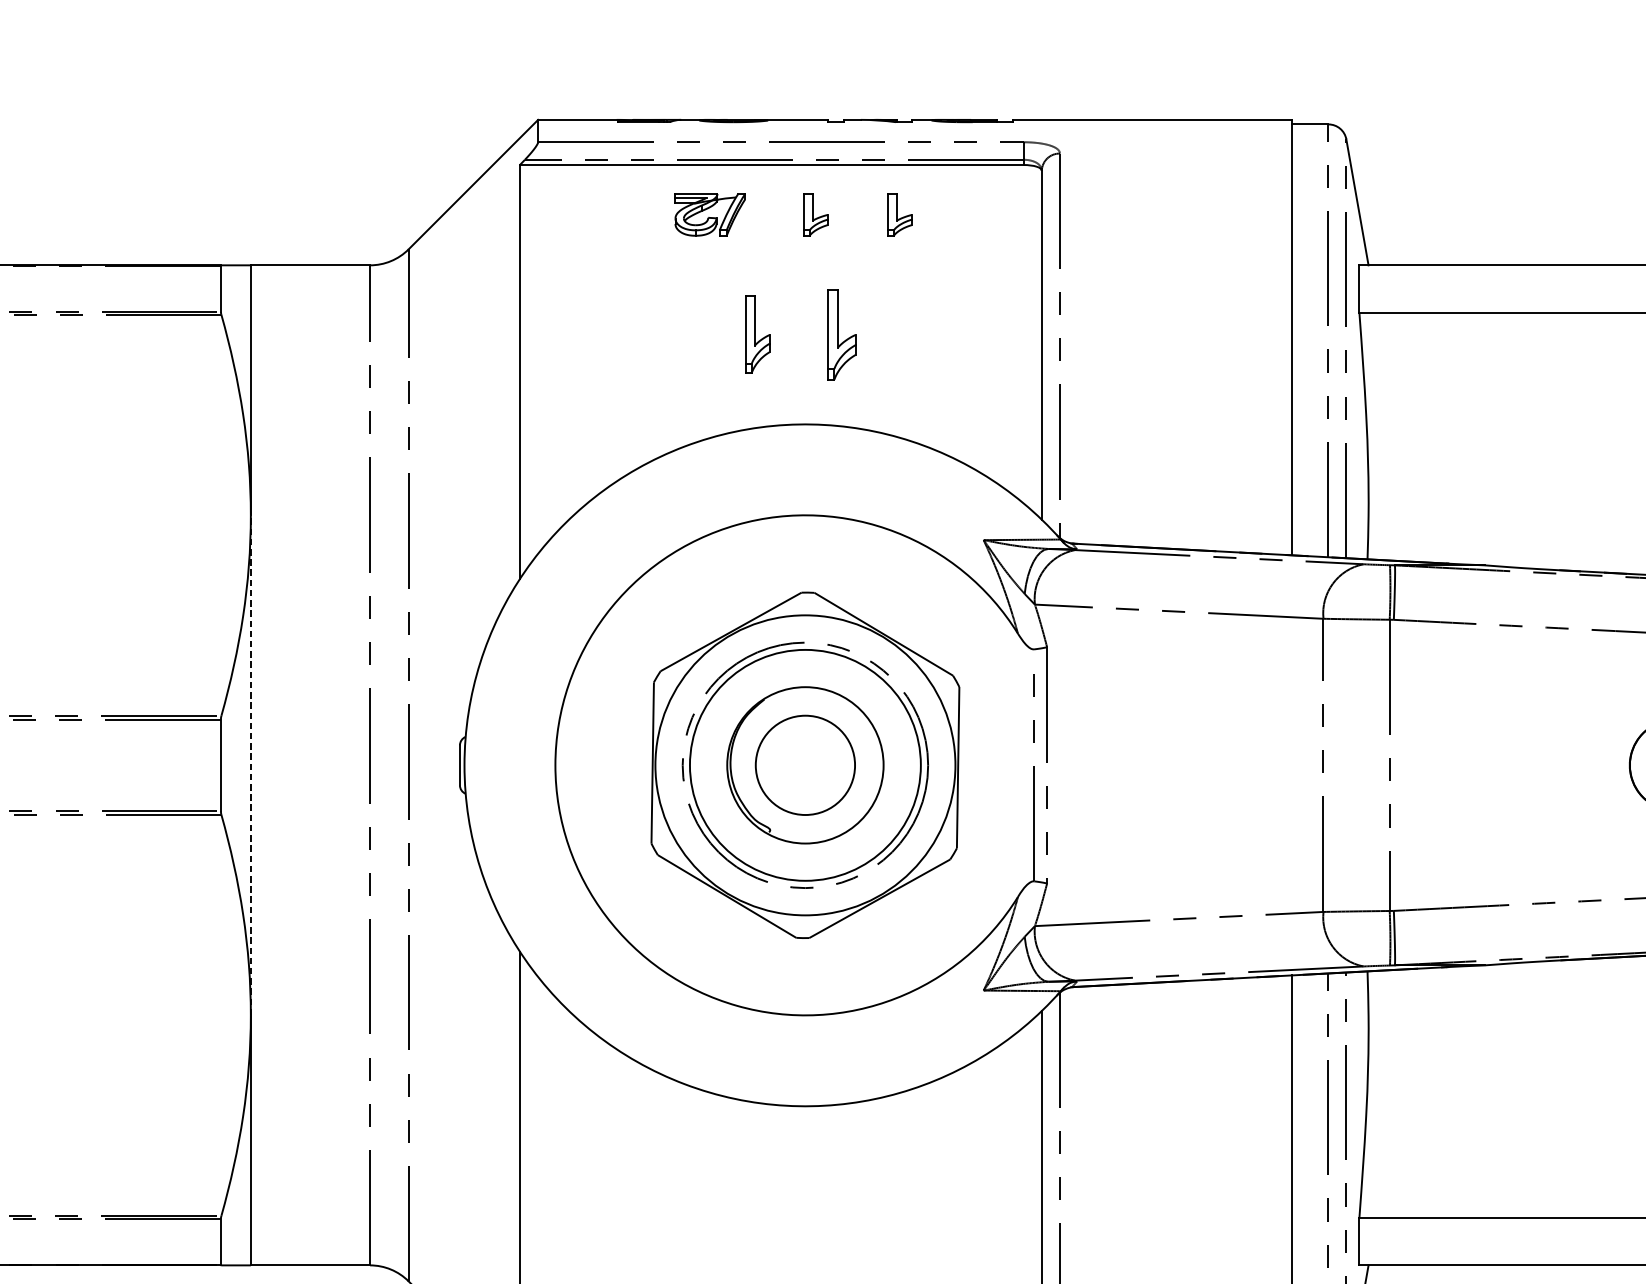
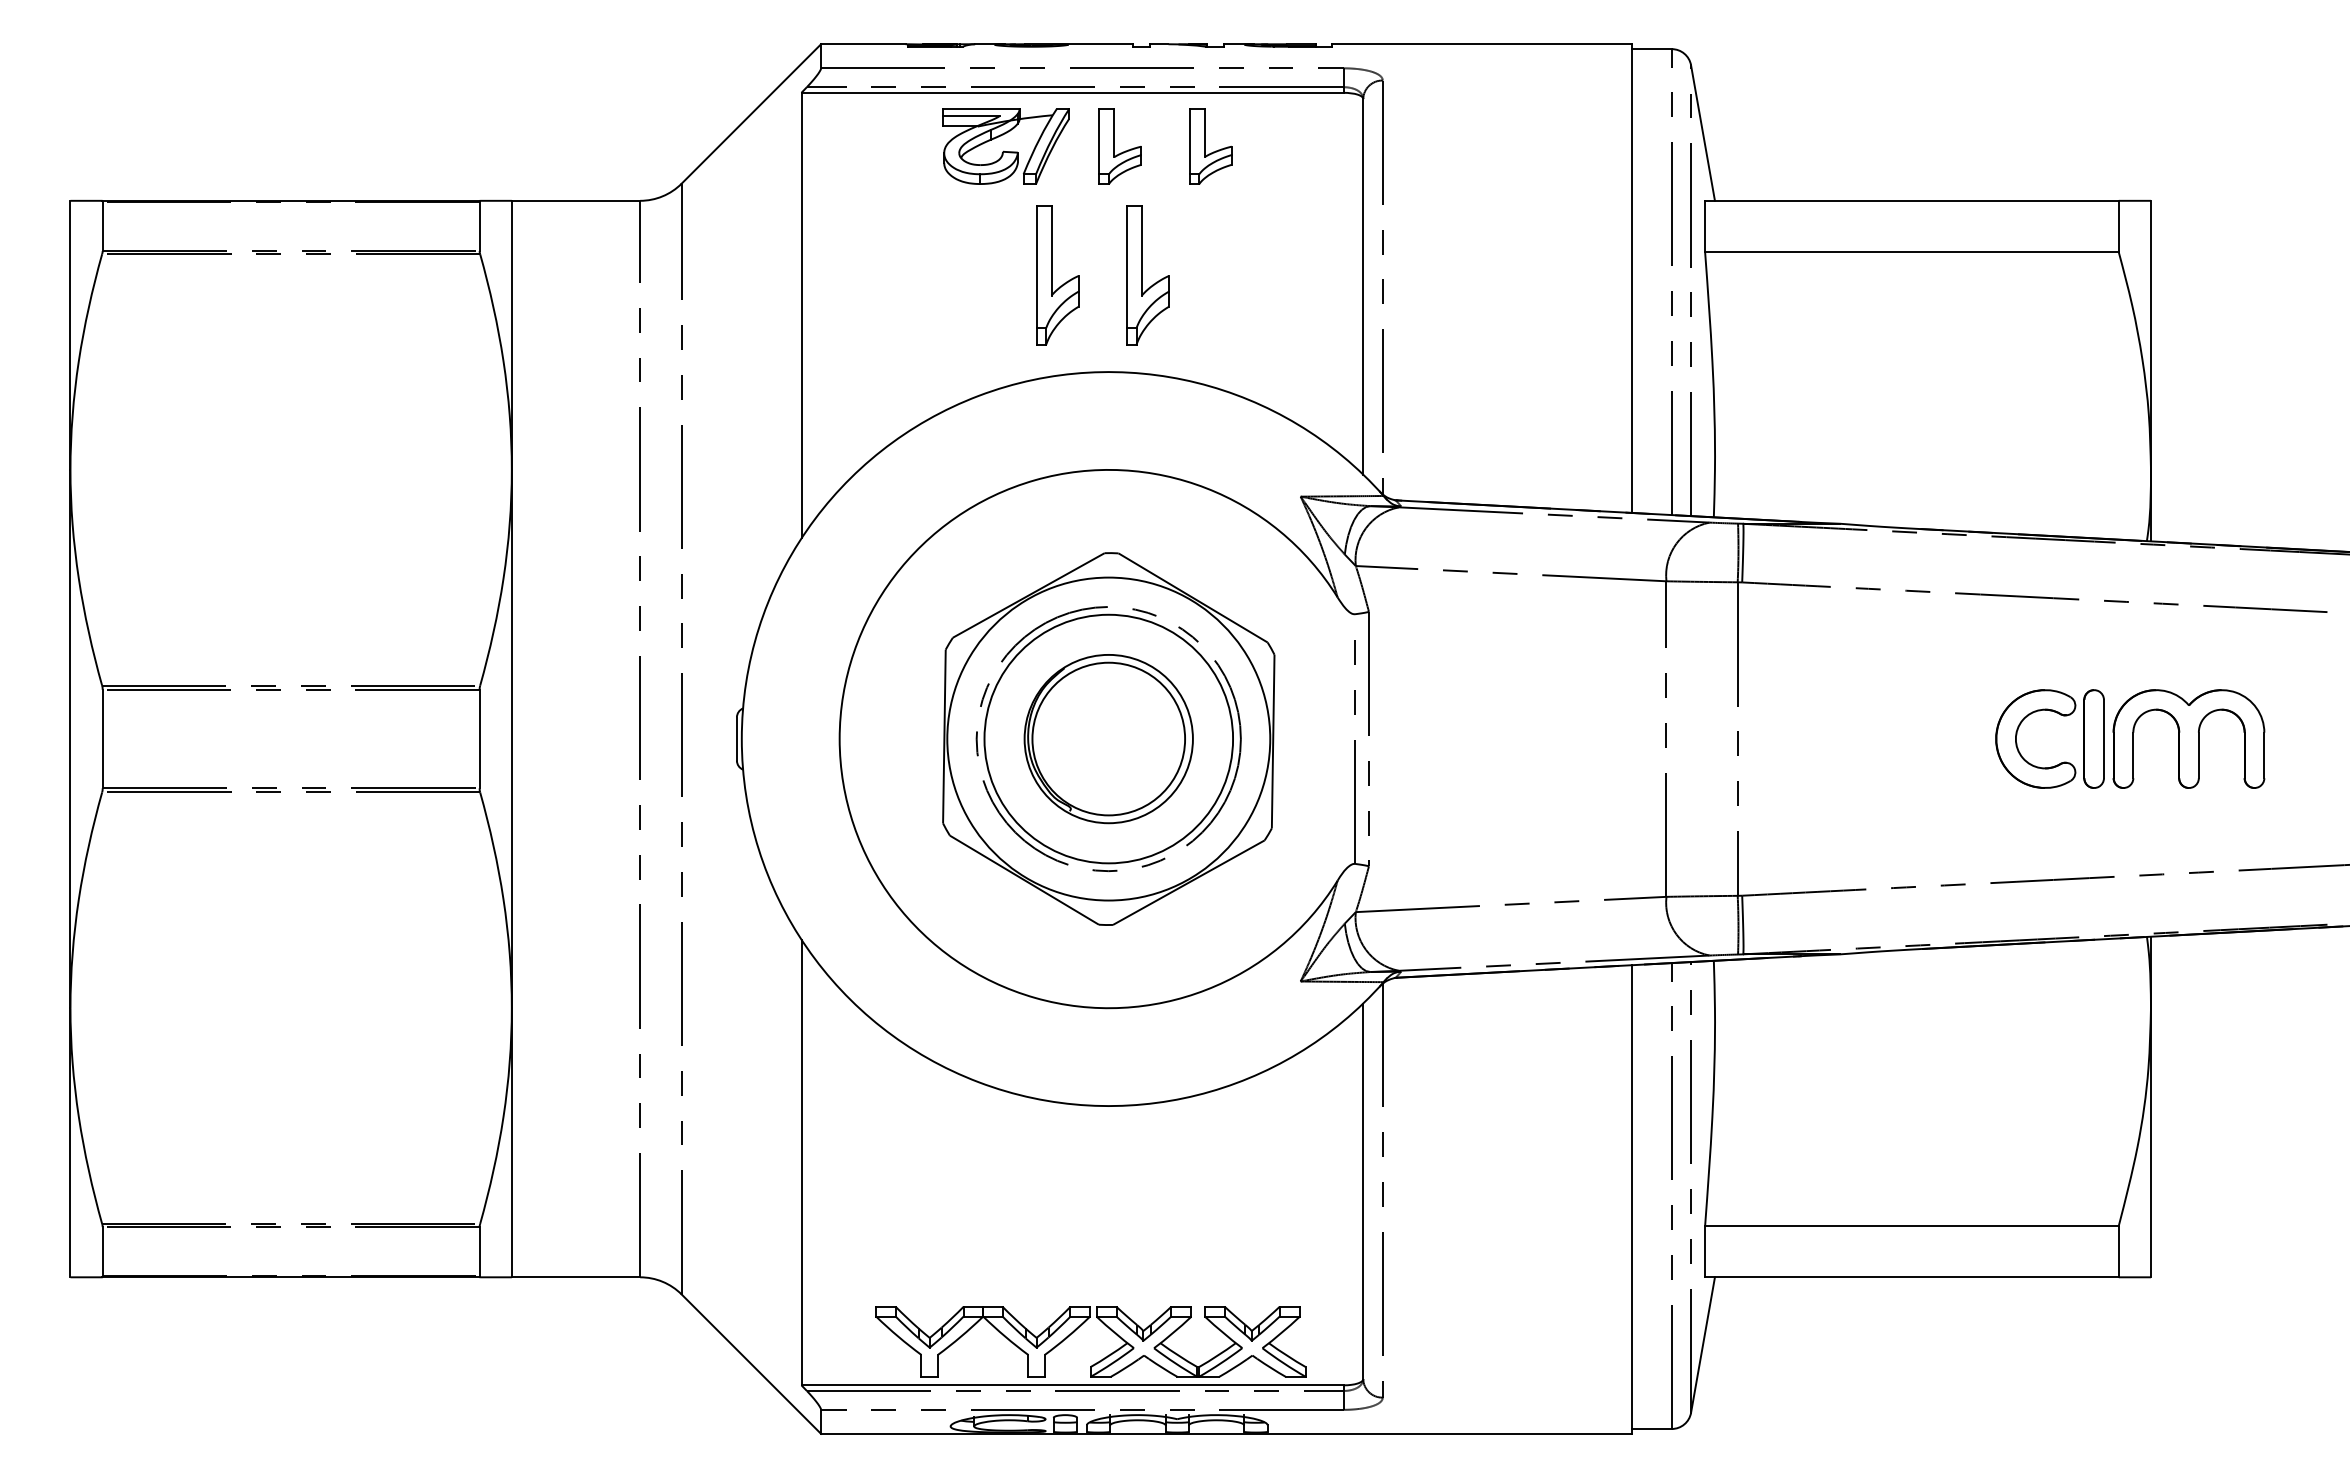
part: (709, 214) -> (1005, 146), size x1.67
part: (815, 214) -> (1119, 146), size x1.67
part: (899, 214) -> (1210, 146), size x1.67
part: (757, 334) -> (1057, 275), size x1.67
part: (841, 334) -> (1147, 275), size x1.43
line: (250, 764) -> (511, 738), dashed -> solid
circle: (805, 764) -> (1108, 738), size x1.43

